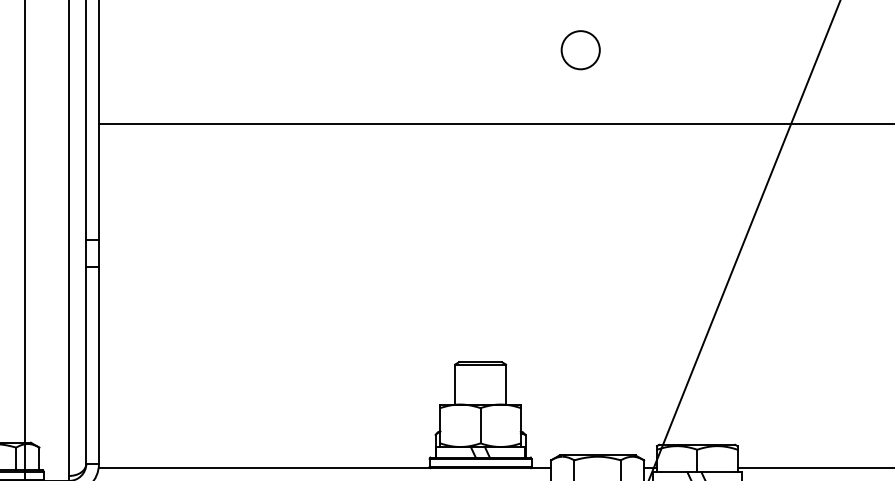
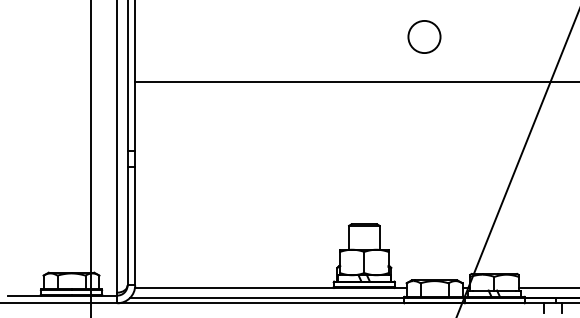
circle: (580, 49) -> (424, 36), size x1.4

